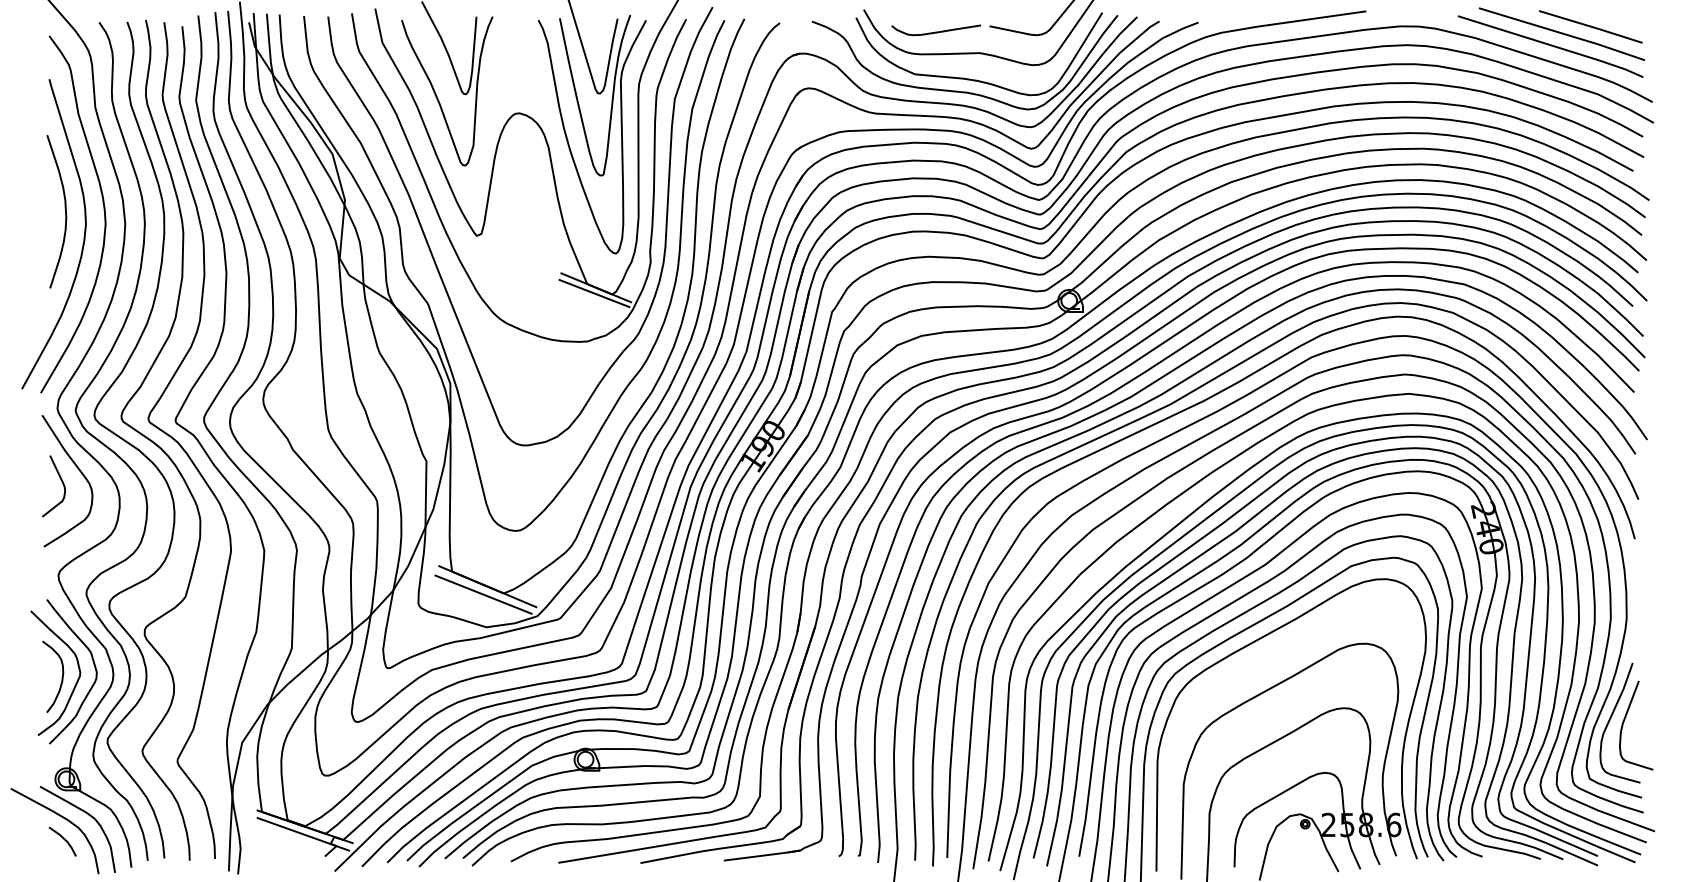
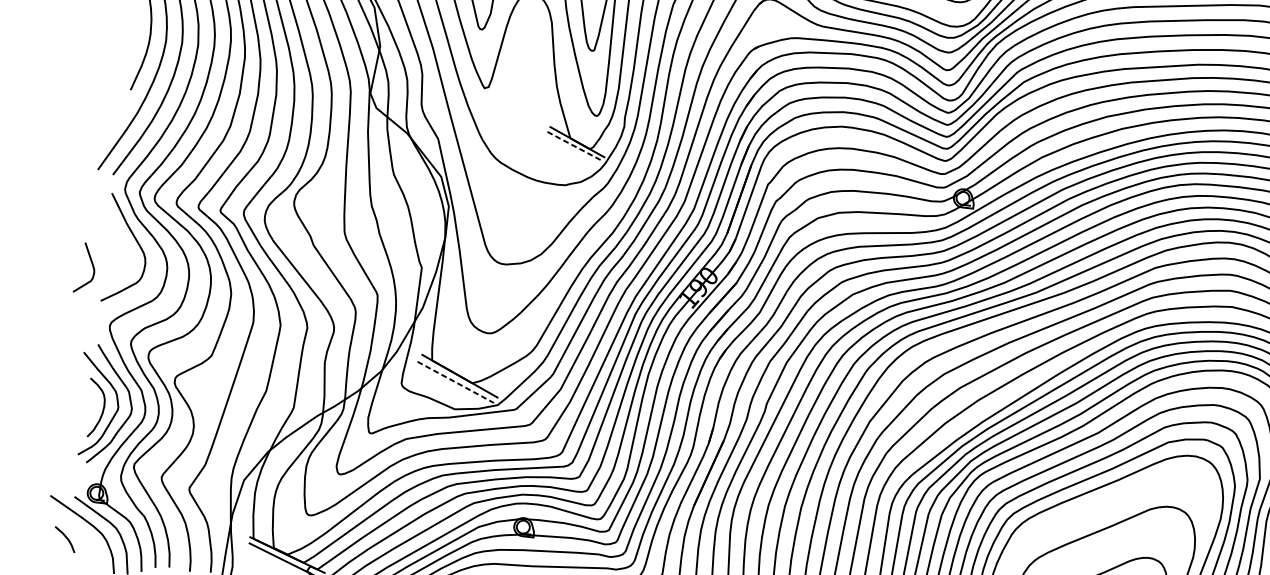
line: (595, 294) -> (576, 147), solid -> dashed
curve: (61, 482) -> (92, 265), moved
line: (484, 595) -> (456, 383), solid -> dashed
line: (63, 839) -> (65, 537), moved

